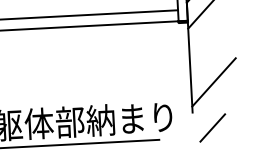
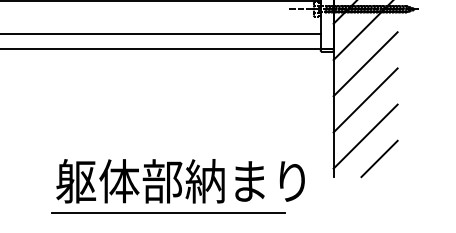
line: (211, 30) -> (365, 64), added
line: (212, 56) -> (365, 100), added
line: (212, 127) -> (379, 158), moved

